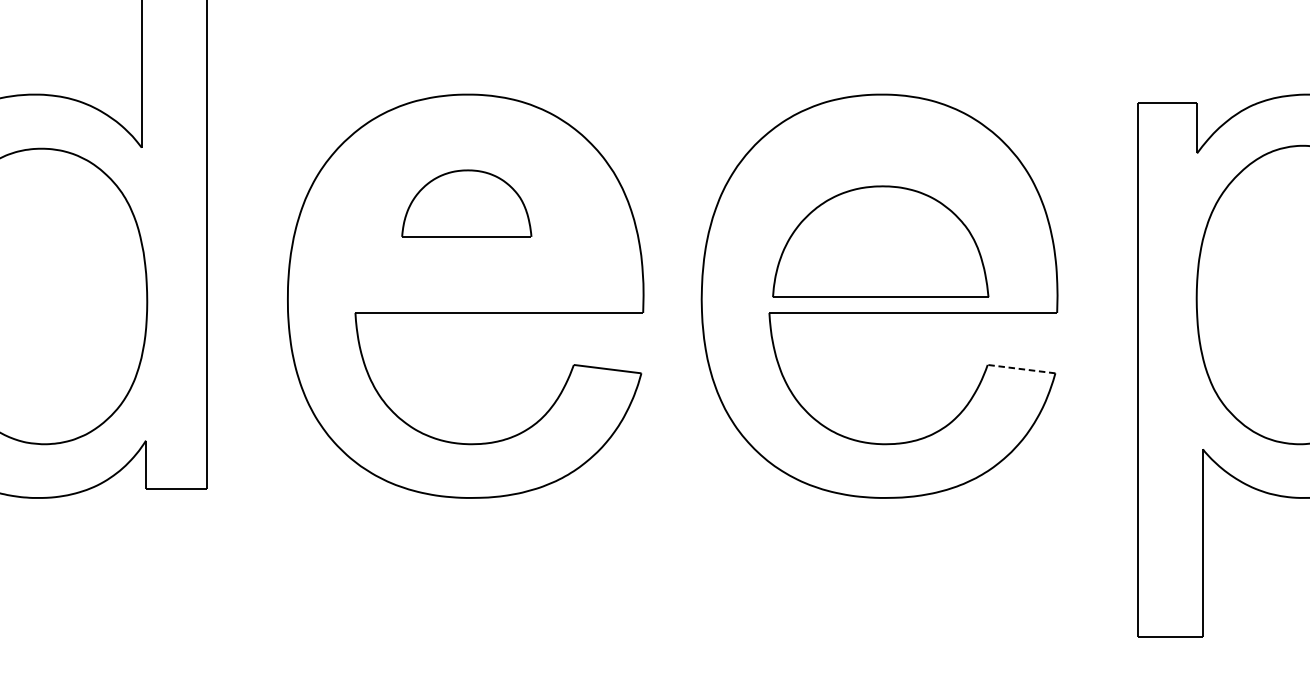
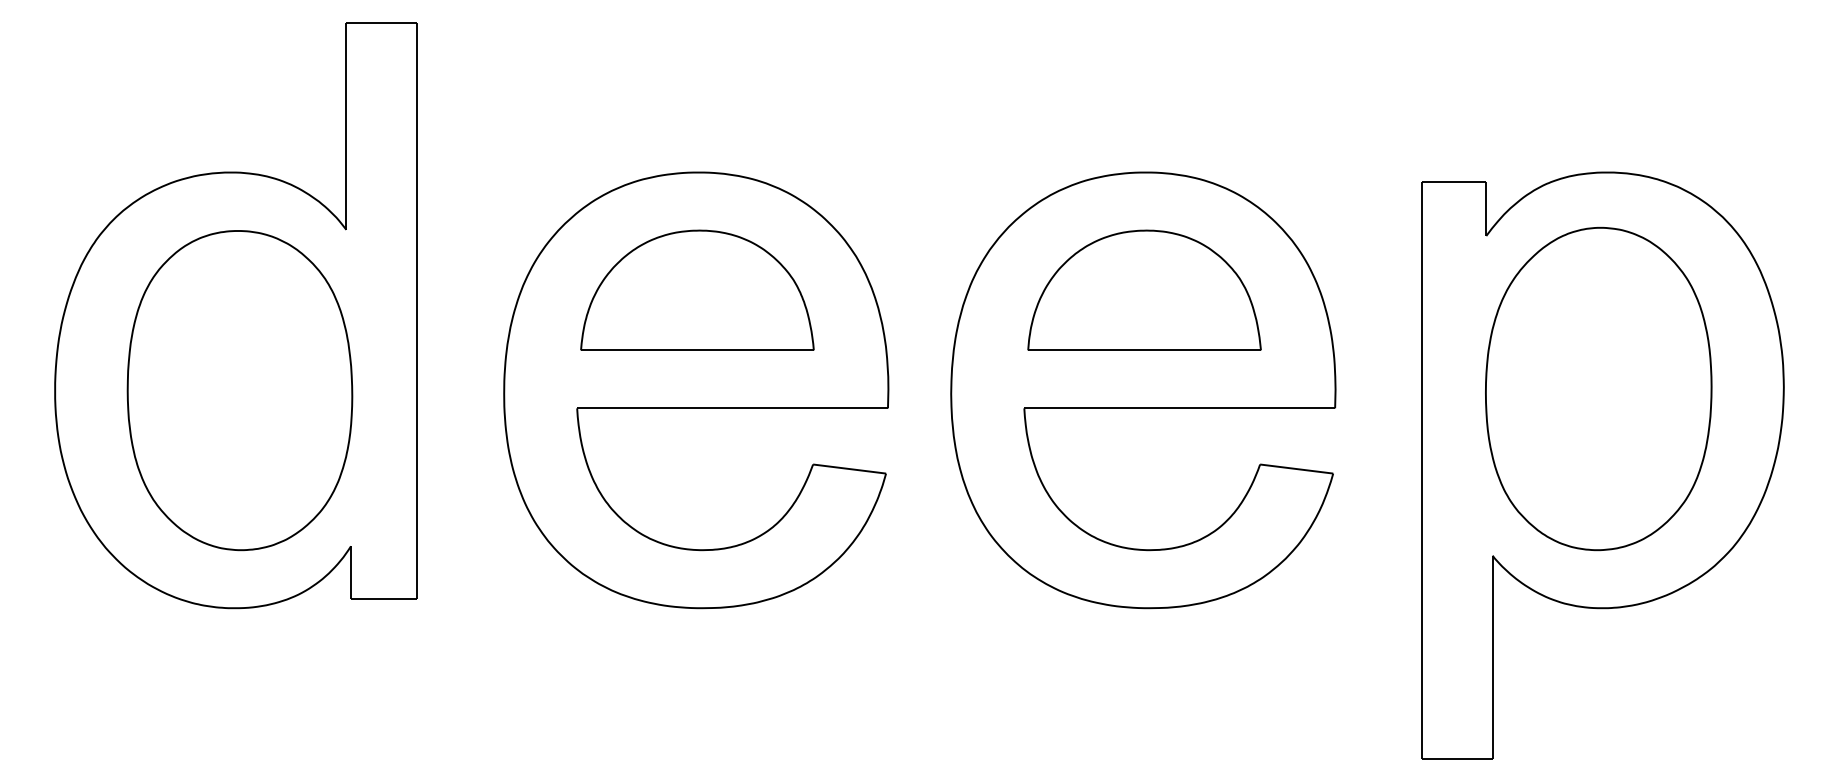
part: (466, 202) -> (697, 289), size x1.67
part: (880, 240) -> (1144, 289), moved
line: (1021, 369) -> (1296, 469), dashed -> solid

